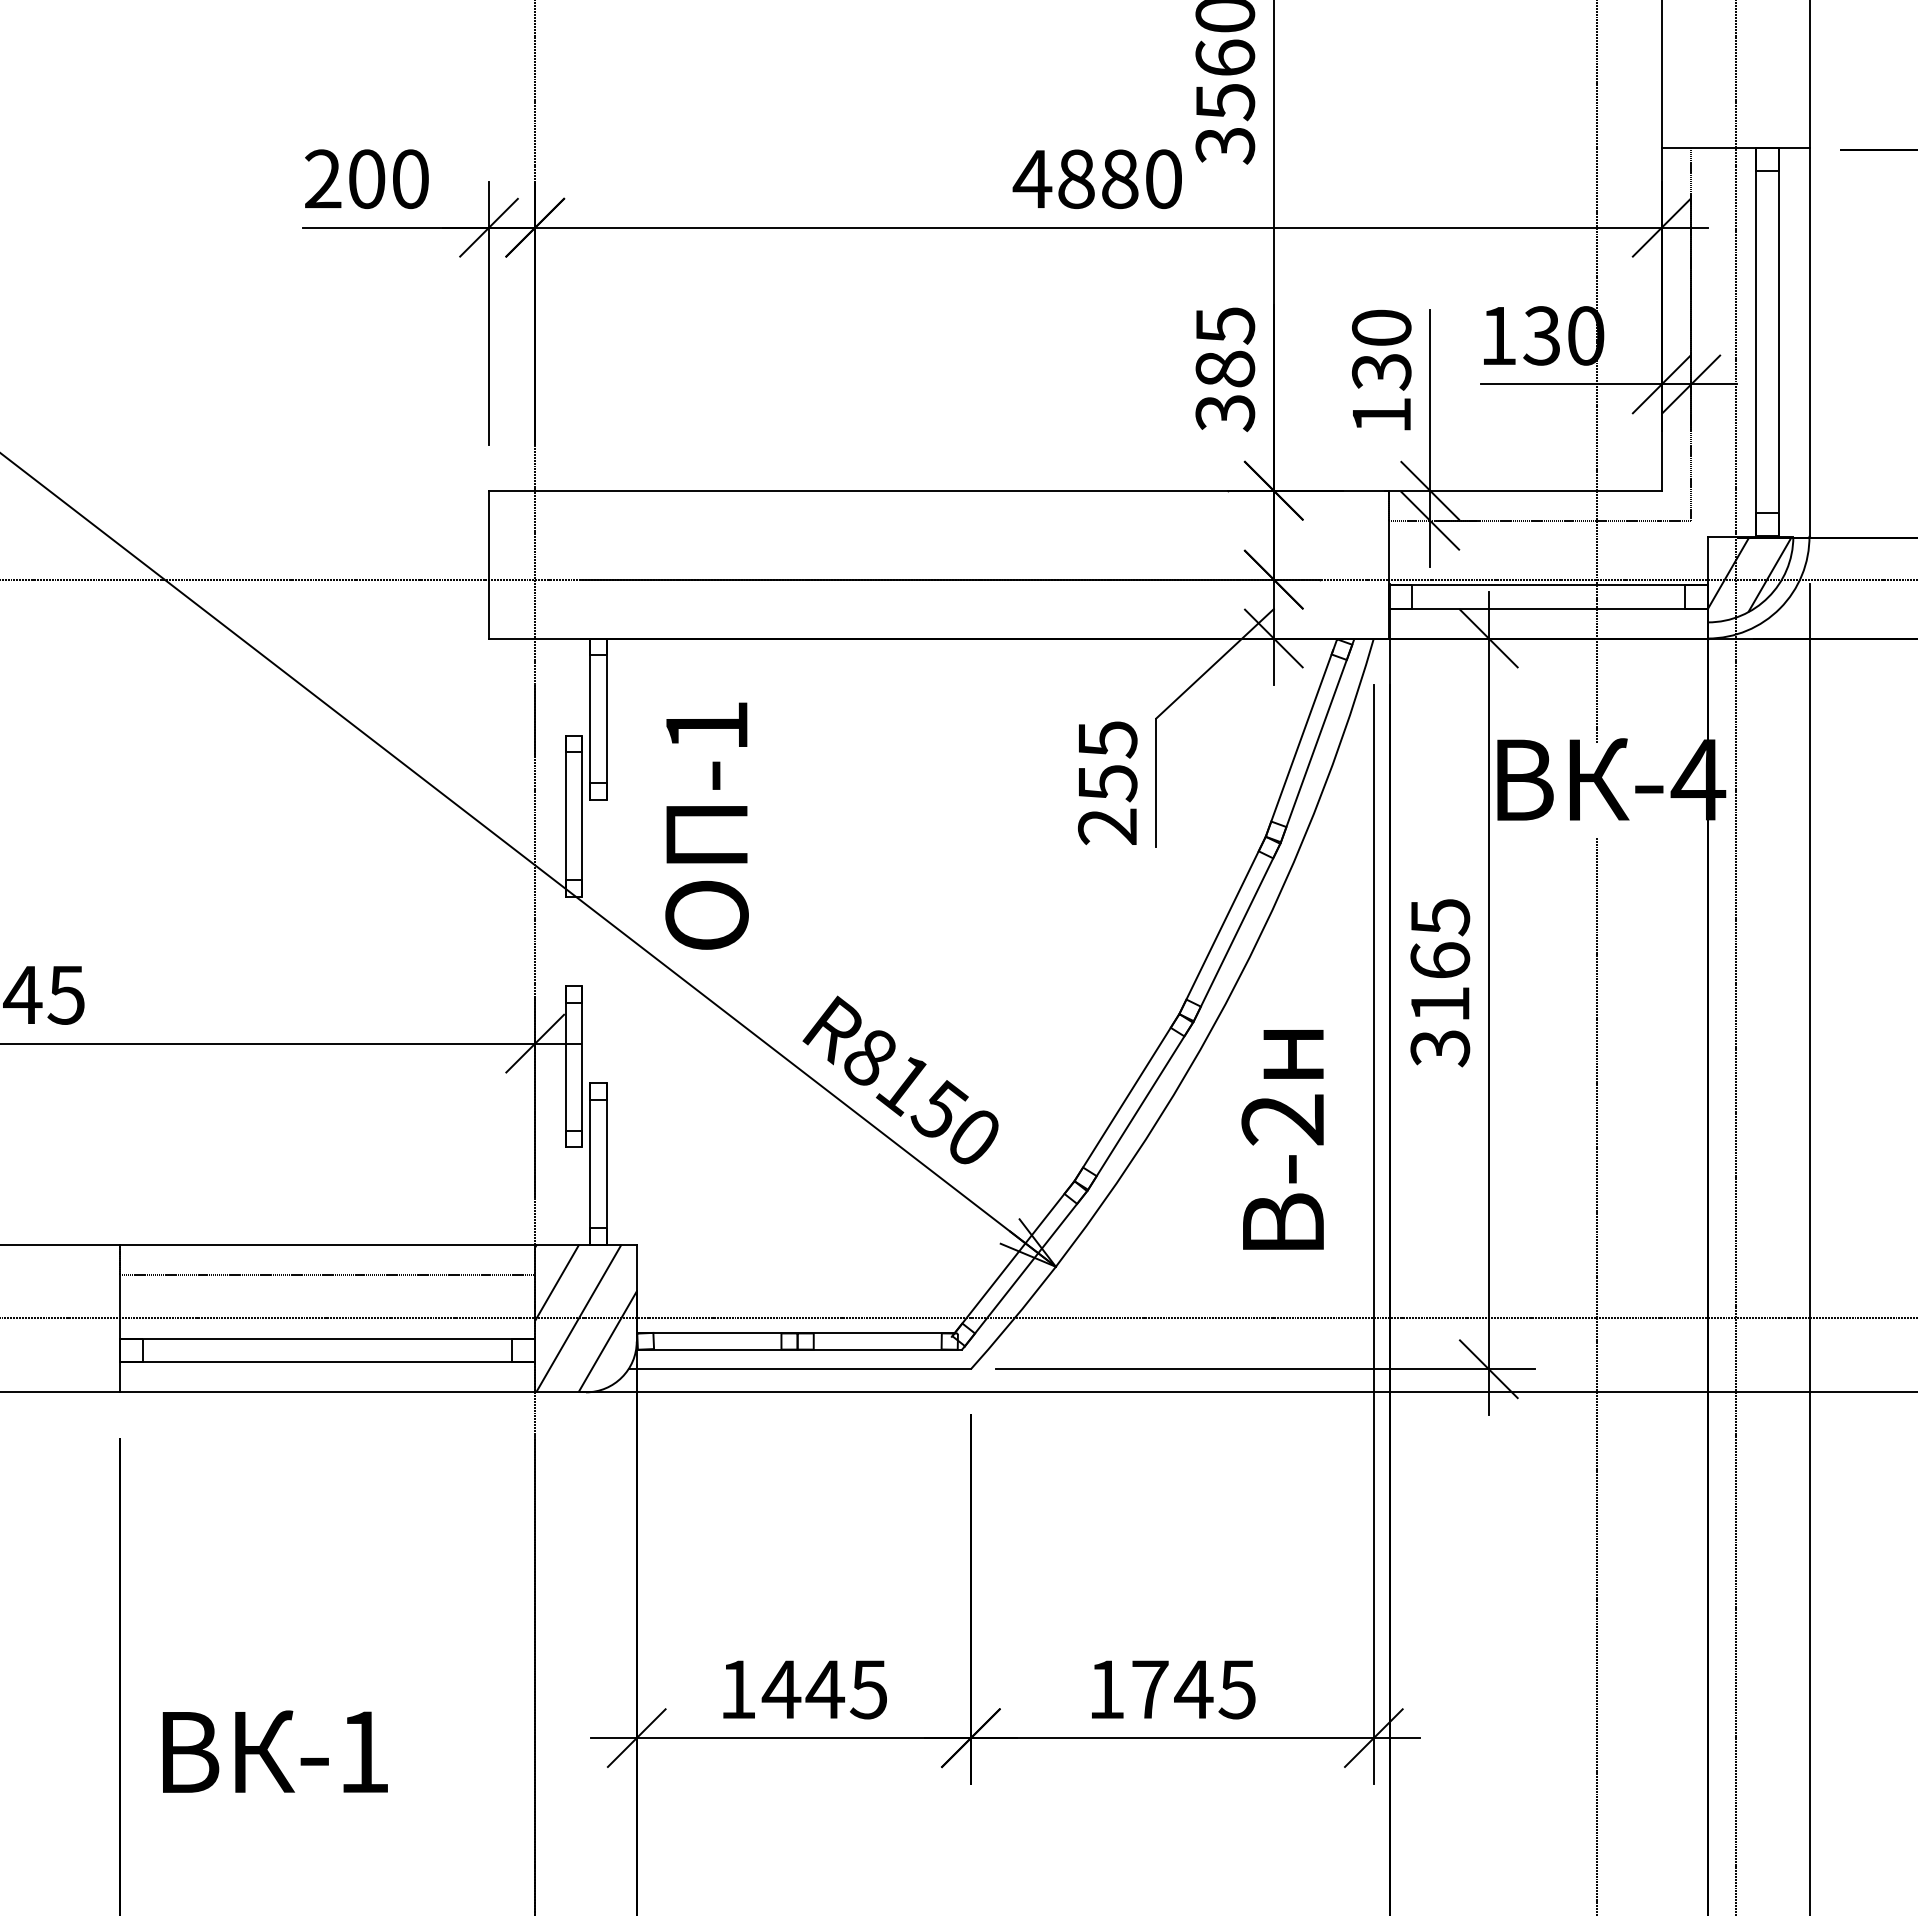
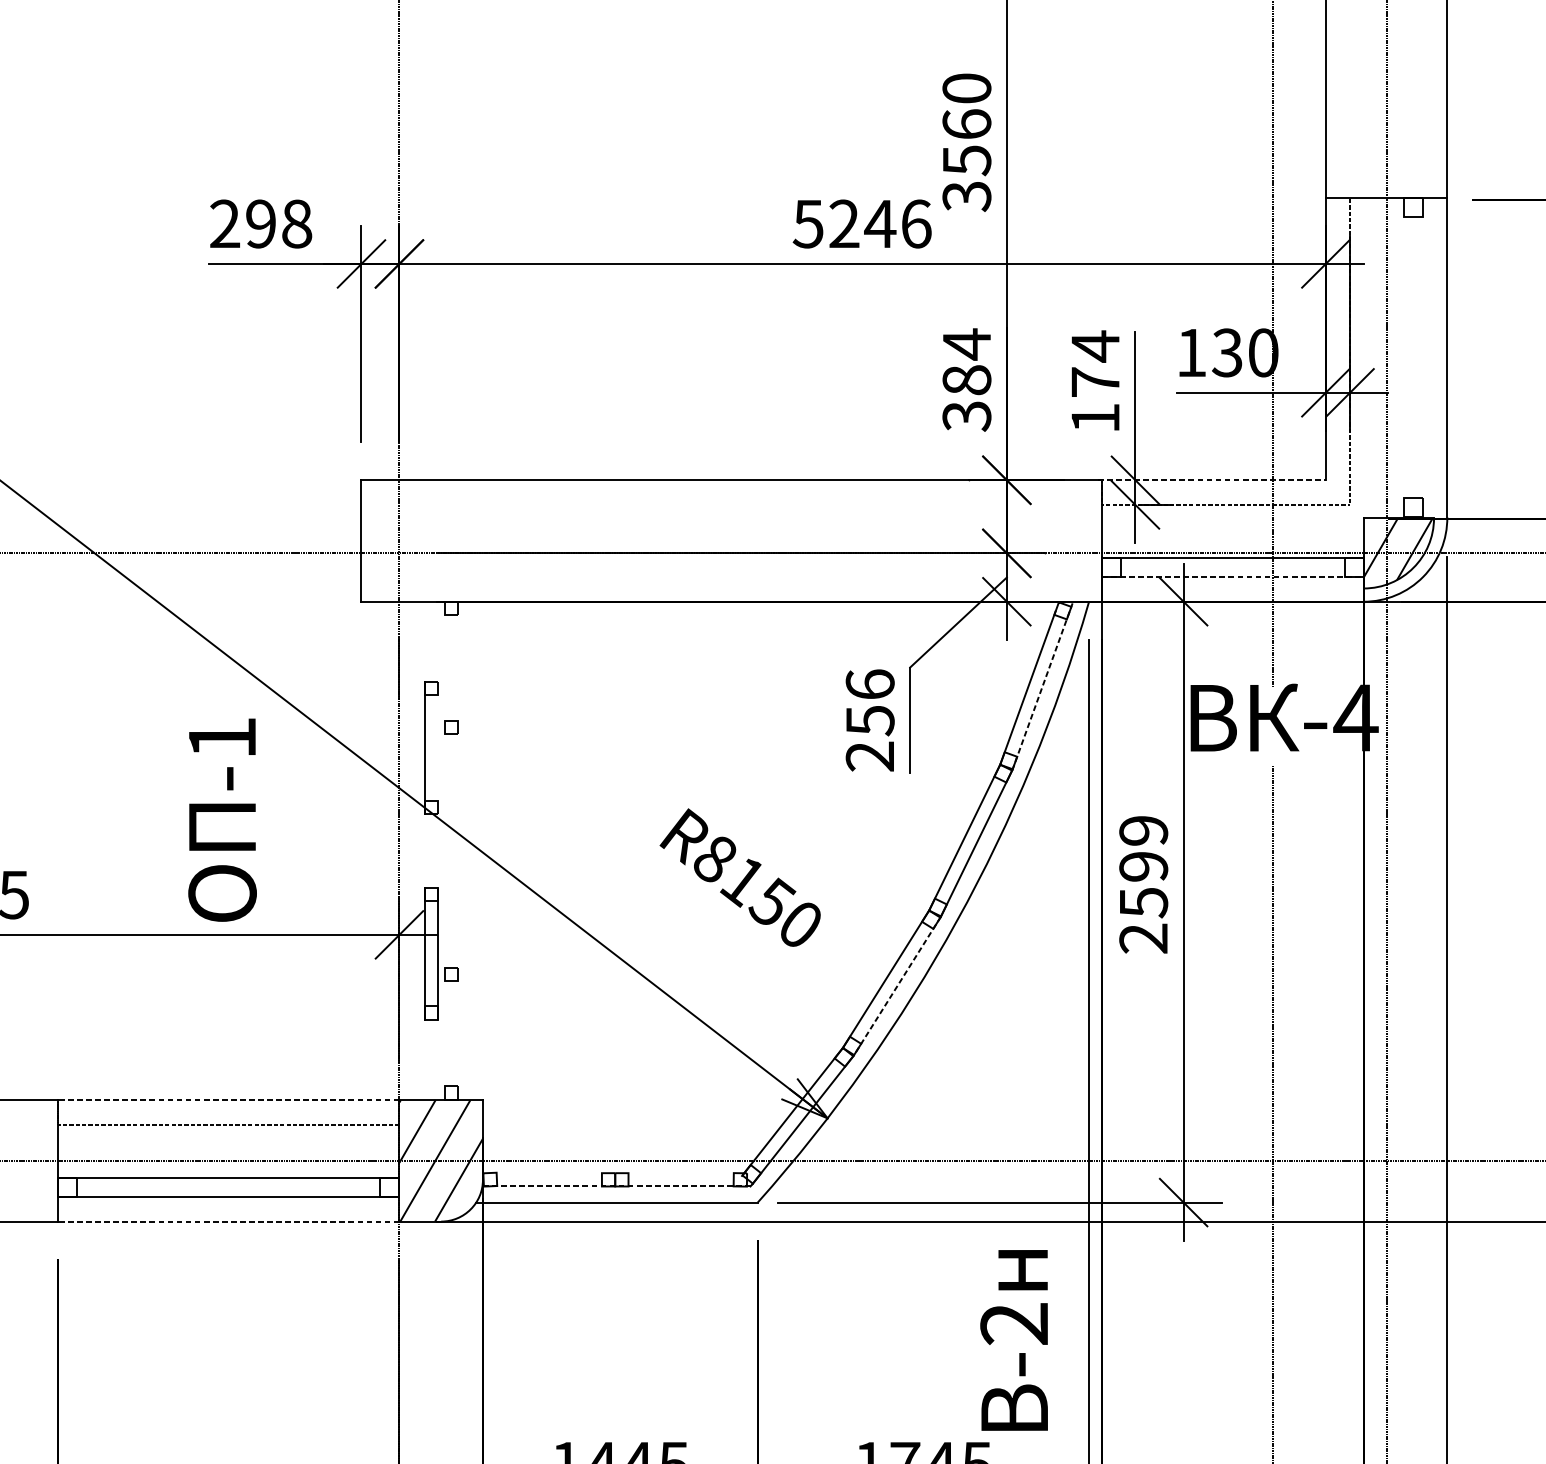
text: (388, 179) -> (278, 224), 200 -> 298
text: (1097, 179) -> (861, 224), 4880 -> 5246
text: (1225, 325) -> (967, 344), 385 -> 384
line: (1756, 341) -> (1403, 357), removed
line: (1779, 341) -> (1422, 357), removed
text: (1381, 349) -> (1095, 364), 130 -> 174
line: (1523, 490) -> (1212, 480), solid -> dashed
line: (1549, 608) -> (1233, 577), solid -> dashed
line: (590, 718) -> (444, 667), removed
line: (606, 718) -> (458, 667), removed
text: (1107, 739) -> (870, 684), 255 -> 256
line: (1317, 741) -> (1042, 686), solid -> dashed
line: (582, 815) -> (438, 747), removed
text: (706, 825) -> (222, 819), moved
text: (1440, 983) -> (1143, 885), 3165 -> 2599
text: (900, 1079) -> (740, 877), moved
line: (1140, 1106) -> (897, 986), solid -> dashed
text: (1282, 1139) -> (1013, 1340), moved
line: (590, 1163) -> (444, 1033), removed
line: (606, 1163) -> (458, 1033), removed
line: (327, 1244) -> (228, 1100), solid -> dashed
line: (795, 1333) -> (613, 1173), removed
line: (799, 1349) -> (616, 1186), solid -> dashed
line: (327, 1392) -> (228, 1221), solid -> dashed

